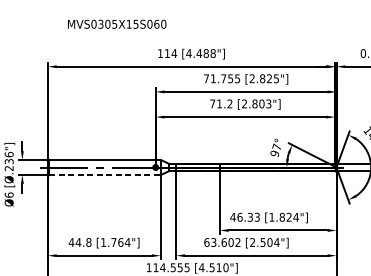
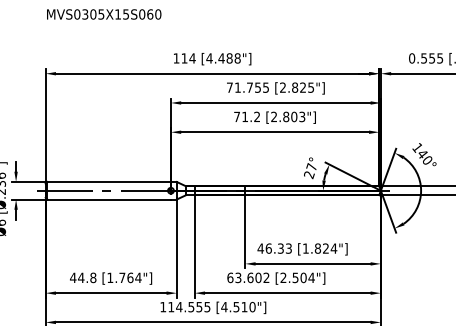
text: (117, 24) -> (104, 14), moved
text: (275, 154) -> (309, 175), 97° -> 27°
line: (102, 175) -> (109, 199), dashed -> solid

